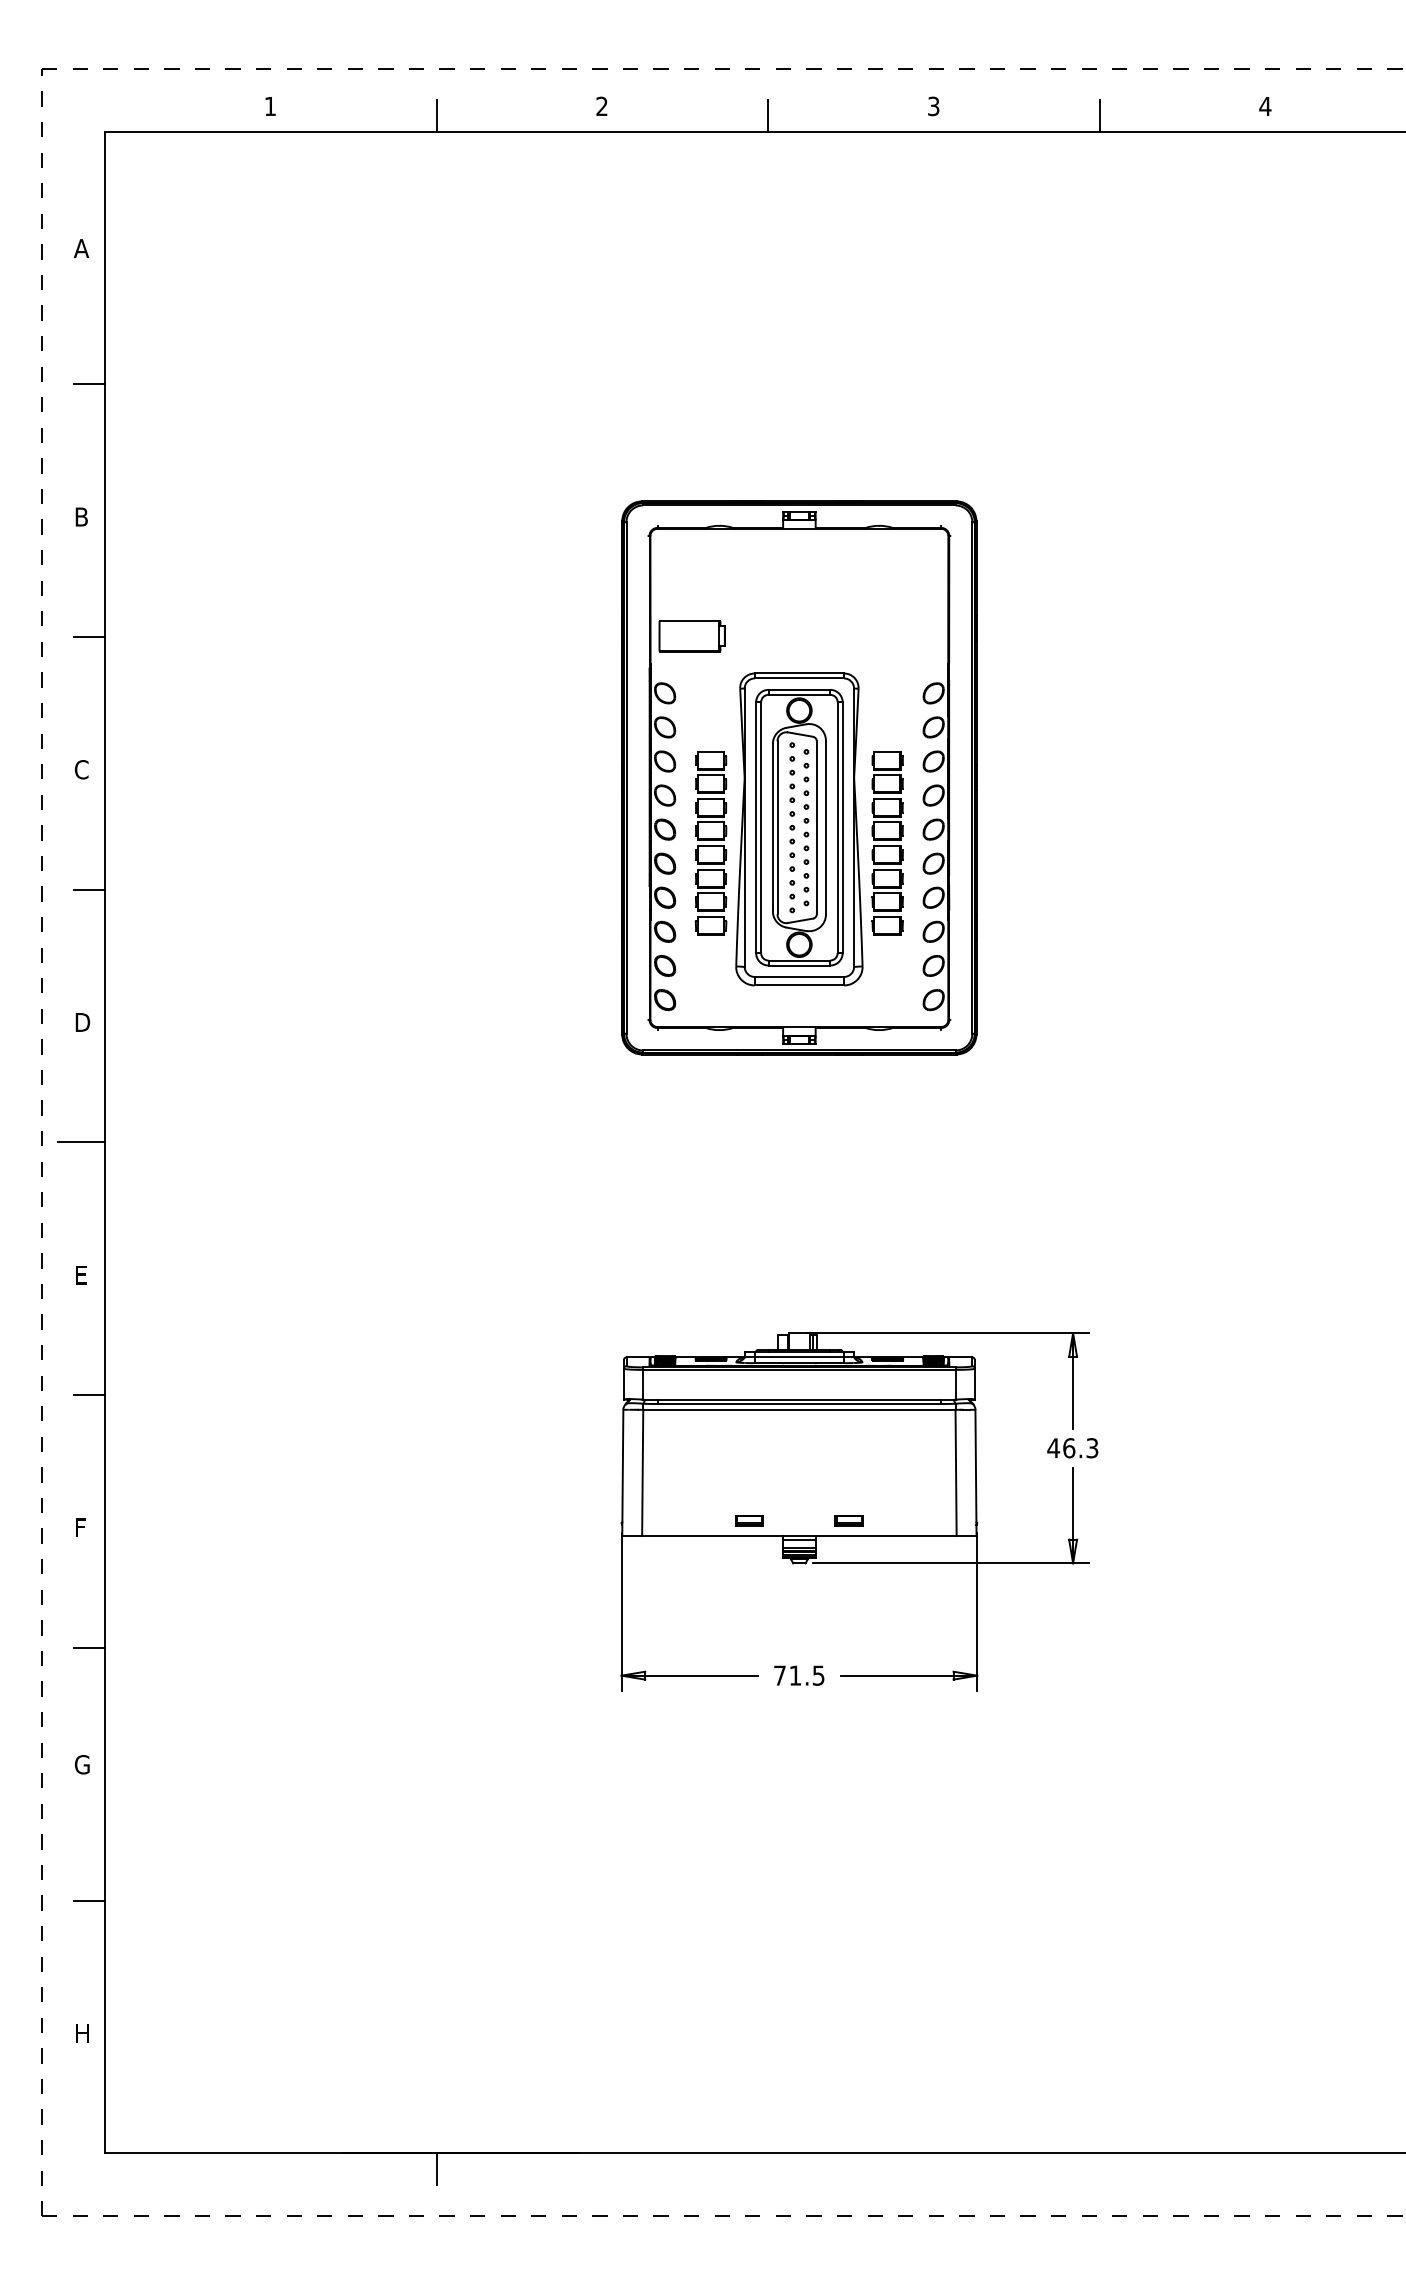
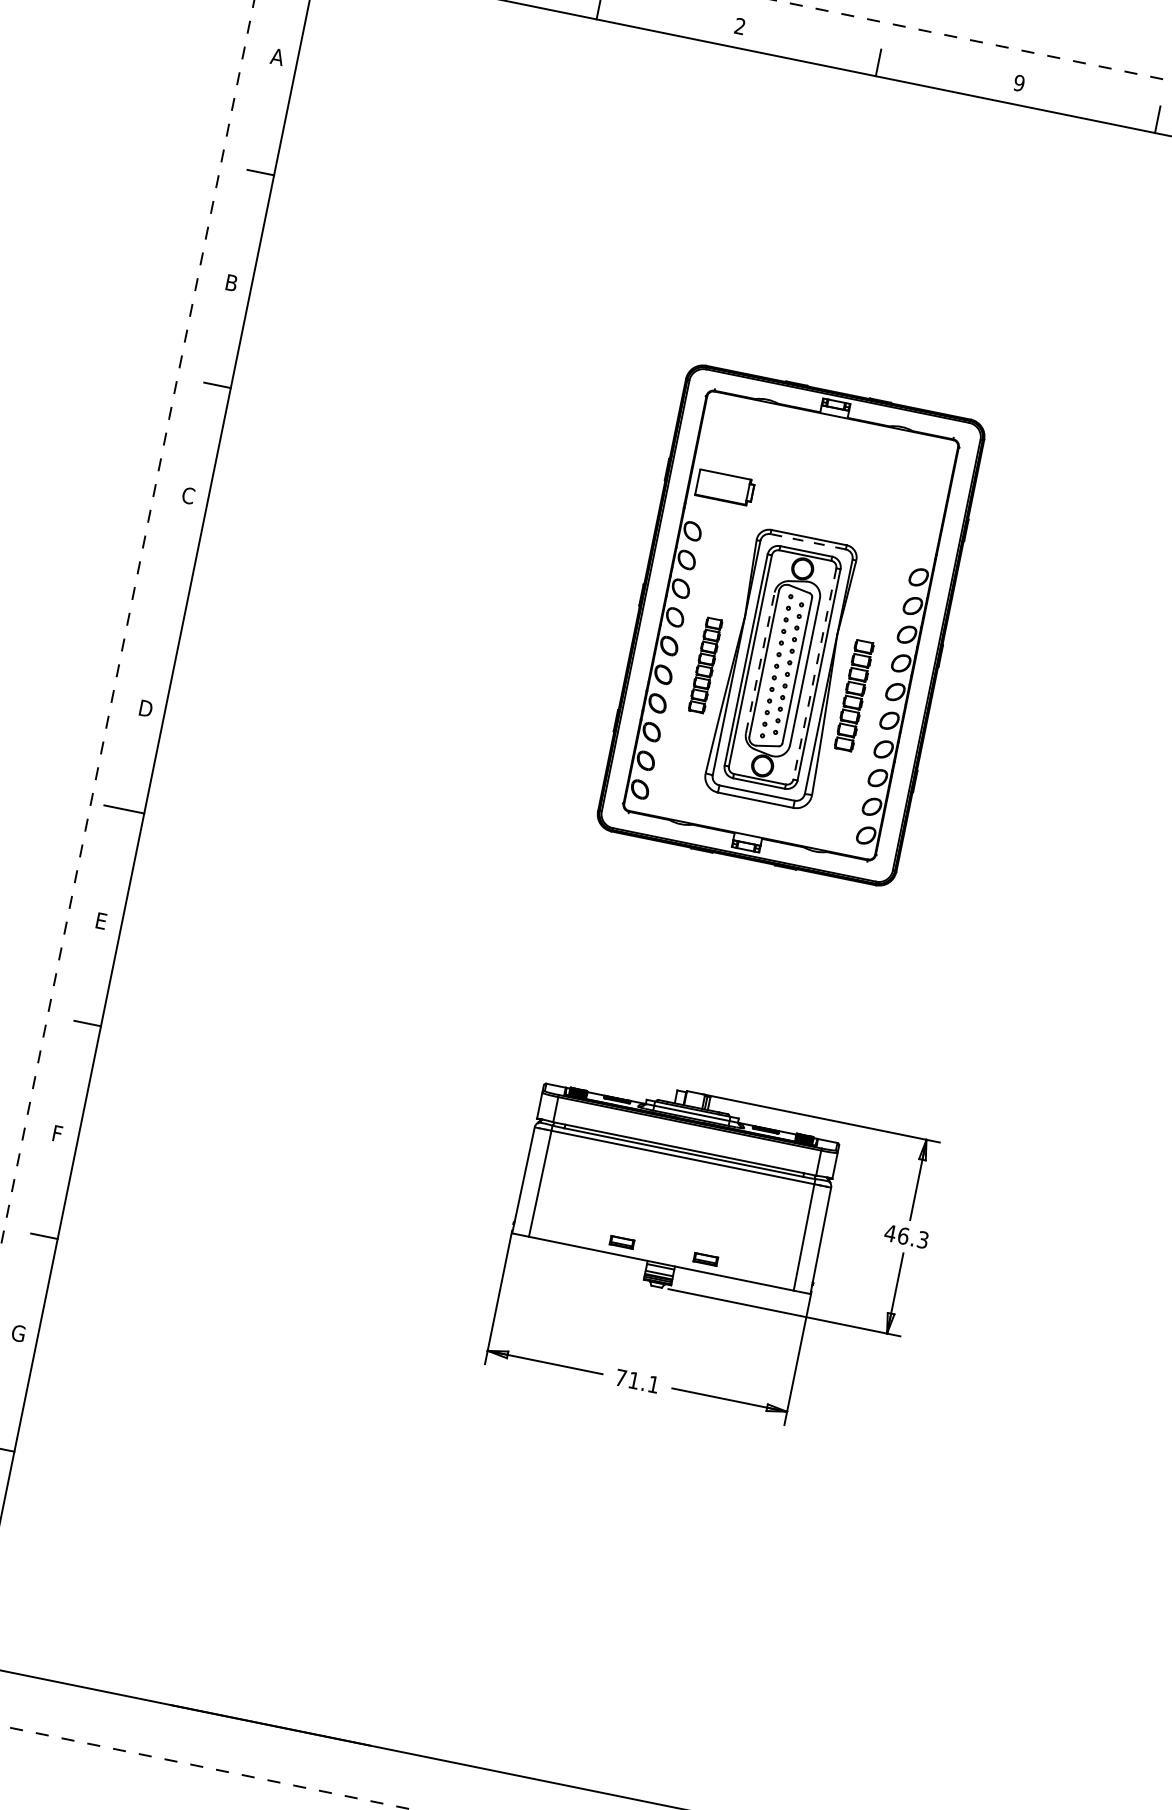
text: (933, 105) -> (1019, 82), 3 -> 9
line: (799, 678) -> (808, 541), solid -> dashed
line: (772, 827) -> (760, 662), solid -> dashed
line: (837, 828) -> (814, 674), solid -> dashed
part: (710, 843) -> (705, 665), size x0.6
part: (887, 843) -> (854, 695), size x0.7
line: (89, 889) -> (174, 597), removed
text: (818, 1675) -> (653, 1384), 71.5 -> 71.1
line: (436, 2168) -> (247, 1734), removed

